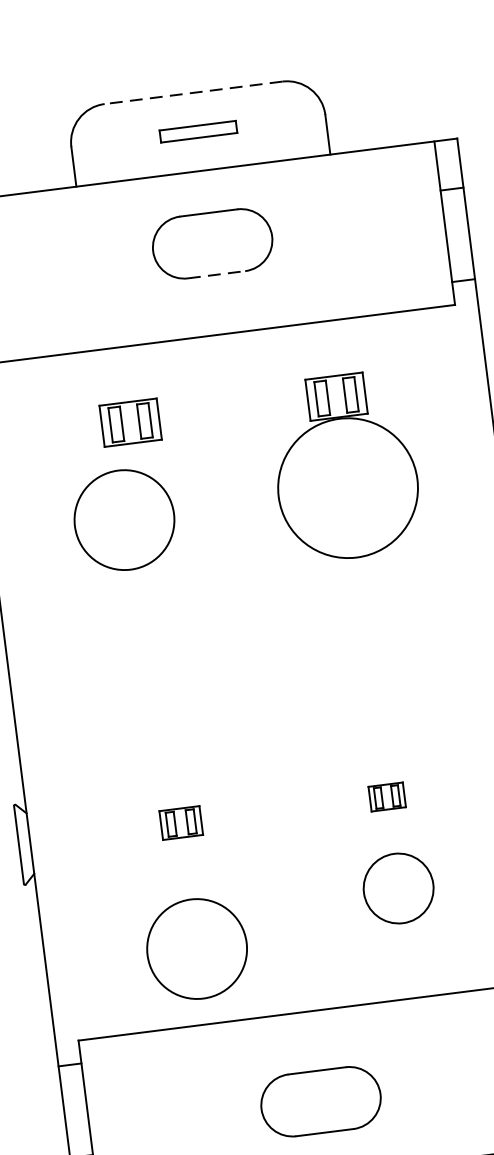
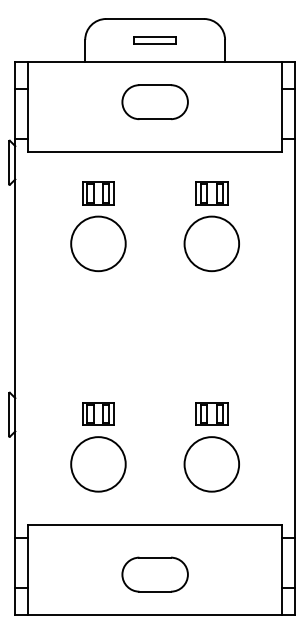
line: (194, 93) -> (155, 19), dashed -> solid
line: (217, 275) -> (155, 119), dashed -> solid
circle: (347, 487) -> (211, 243), size x0.71
circle: (124, 519) -> (98, 243), moved
part: (386, 796) -> (211, 413), size x1.67
part: (181, 822) -> (98, 413), size x1.43
circle: (398, 888) -> (211, 464), size x1.43
circle: (197, 949) -> (98, 464), moved

